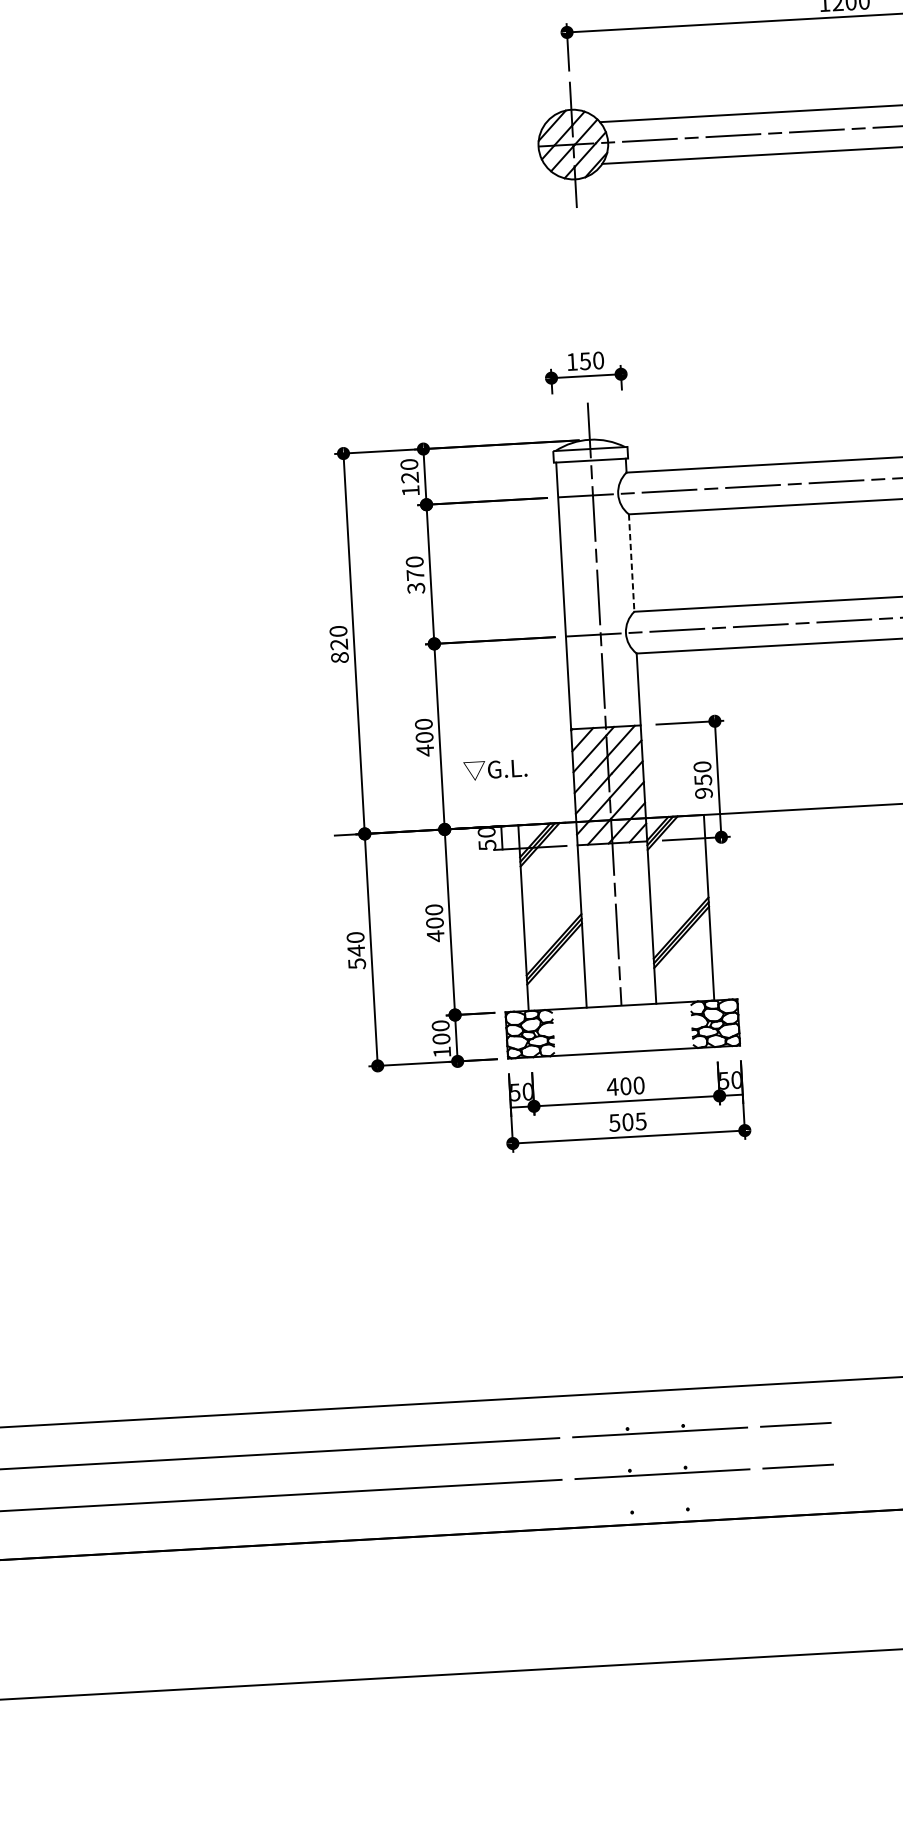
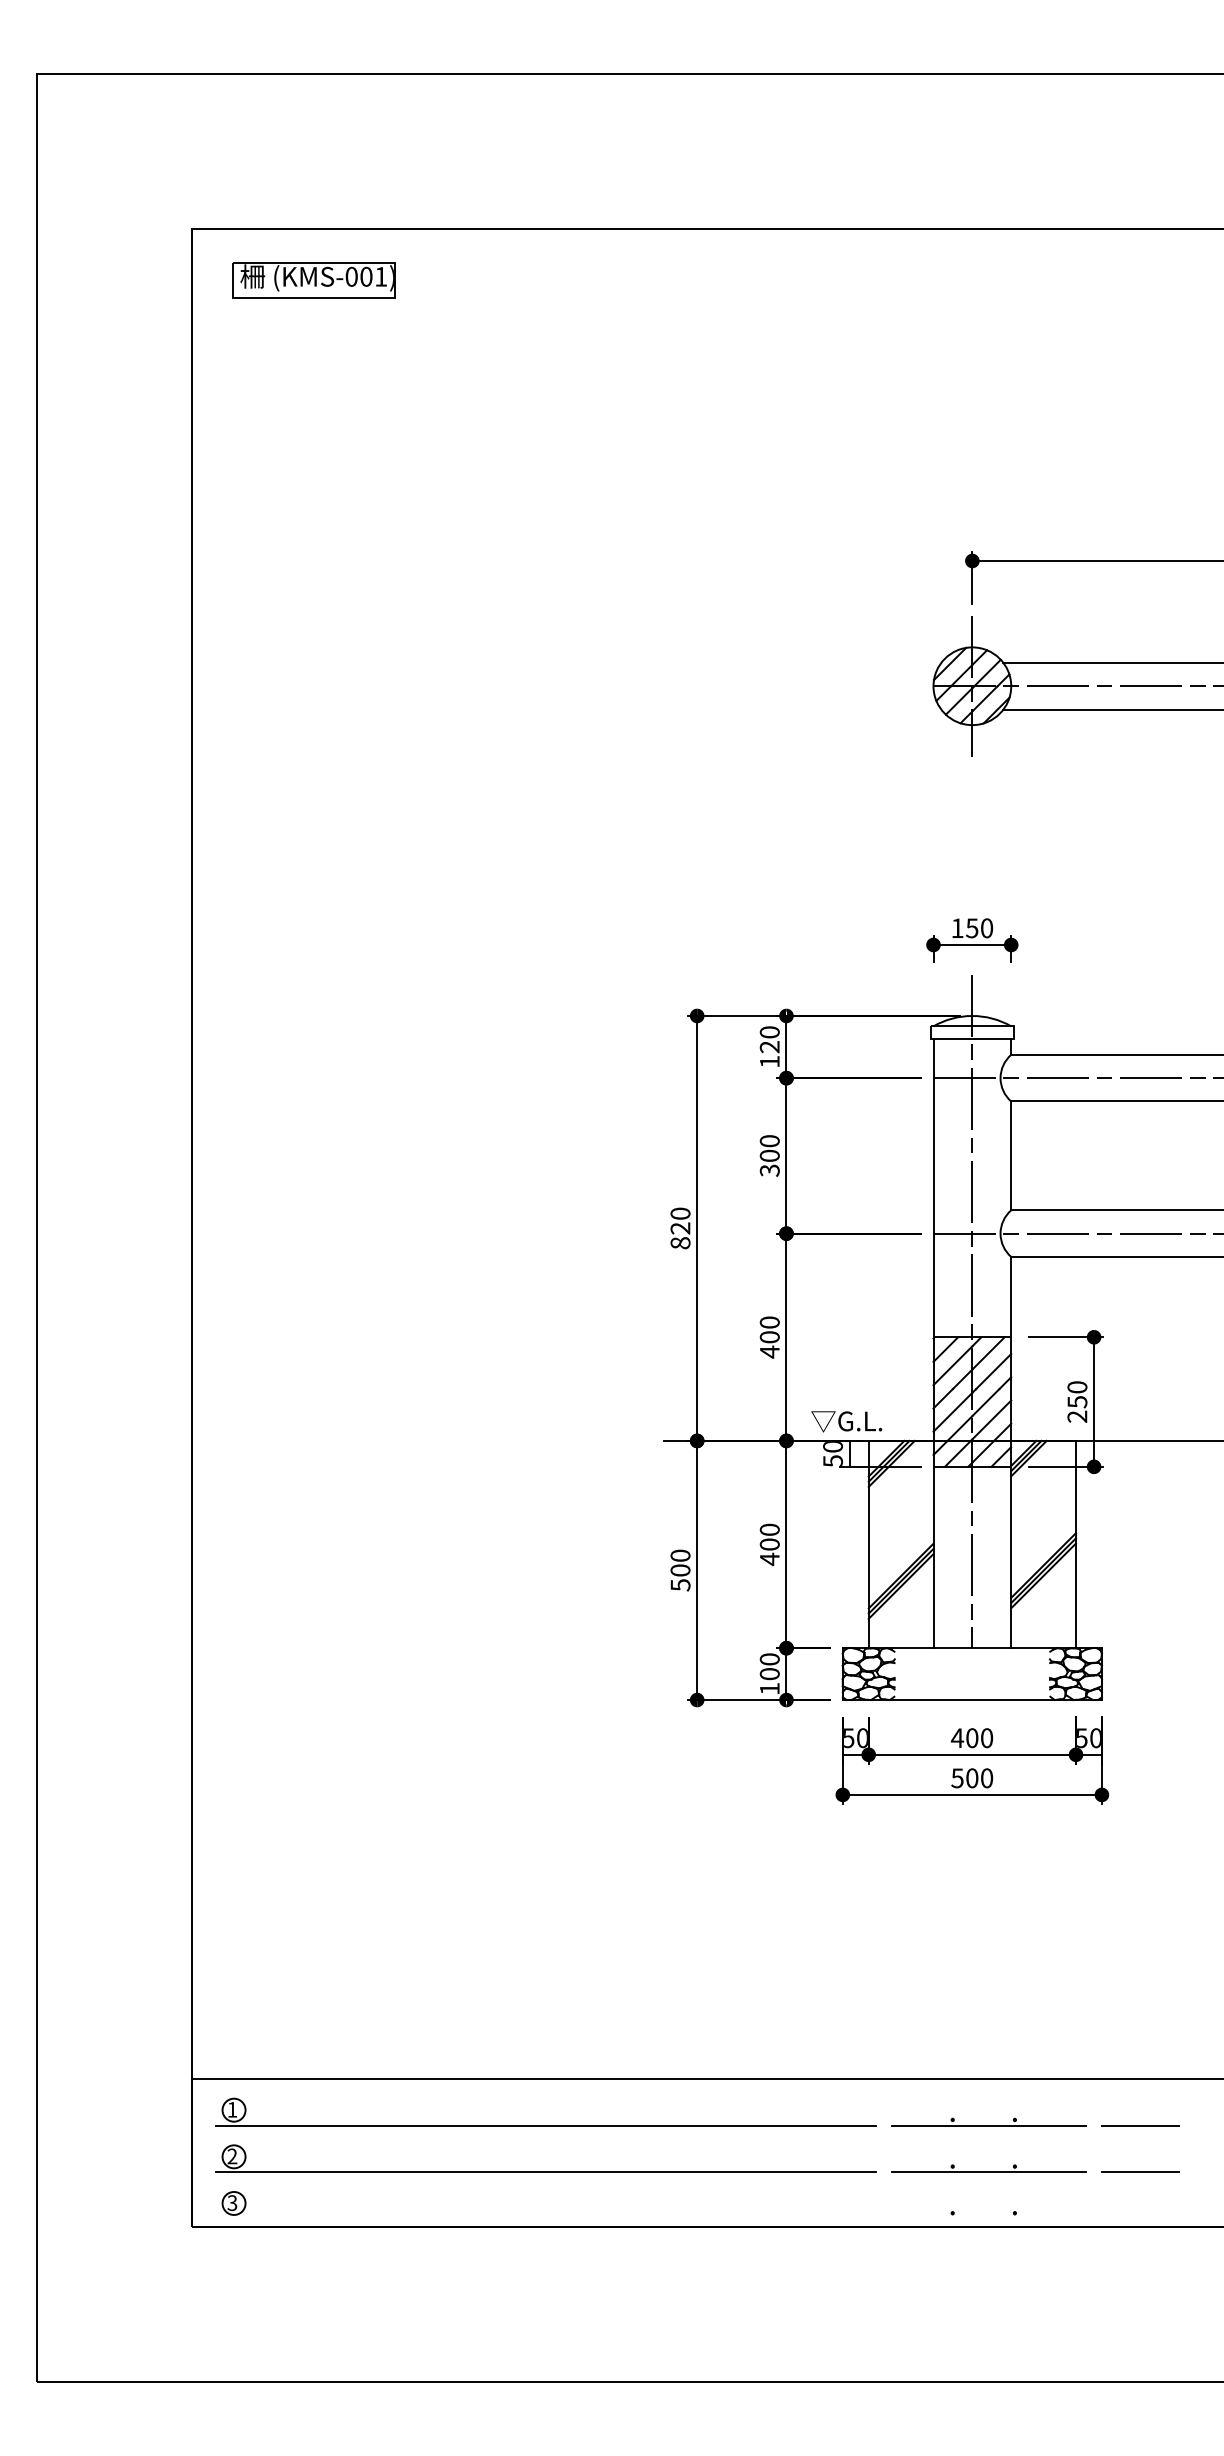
line: (631, 563) -> (1011, 1156), dashed -> solid
text: (415, 574) -> (769, 1155), 370 -> 300
text: (495, 769) -> (846, 1421), moved
text: (704, 793) -> (1077, 1416), 950 -> 250
text: (356, 950) -> (680, 1570), 540 -> 500
text: (640, 1121) -> (986, 1778), 505 -> 500

